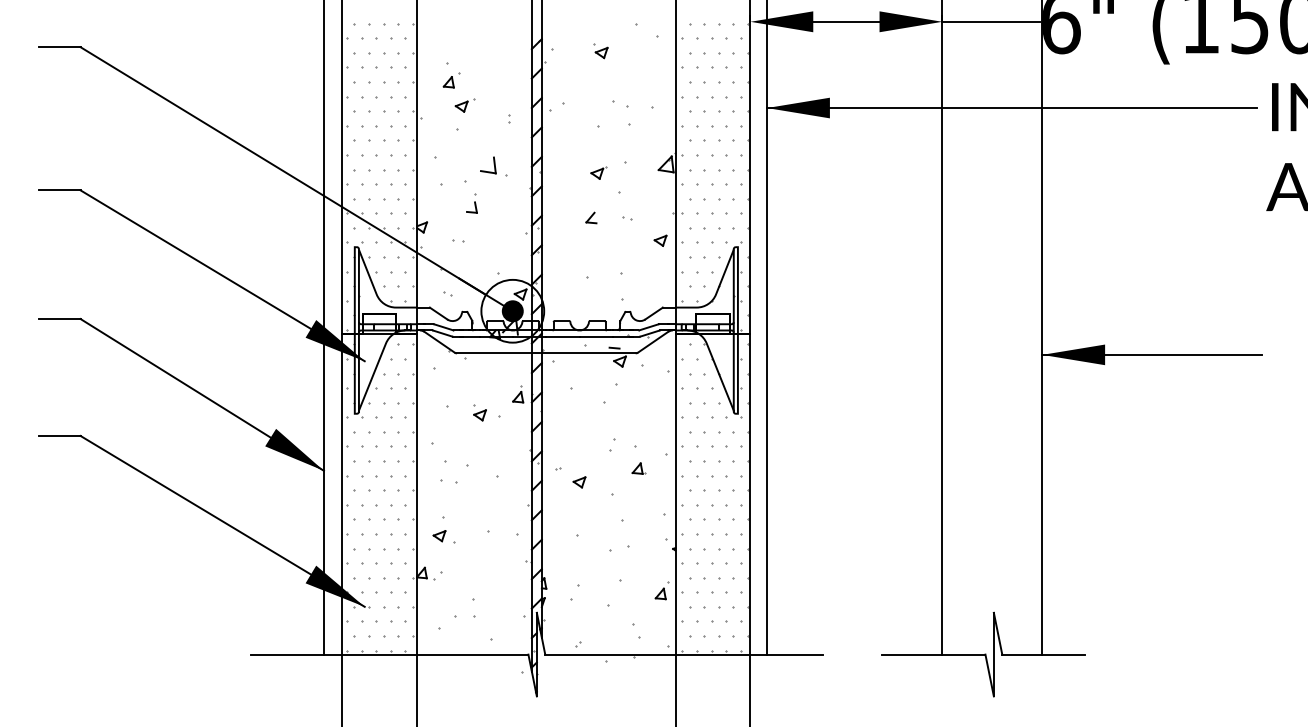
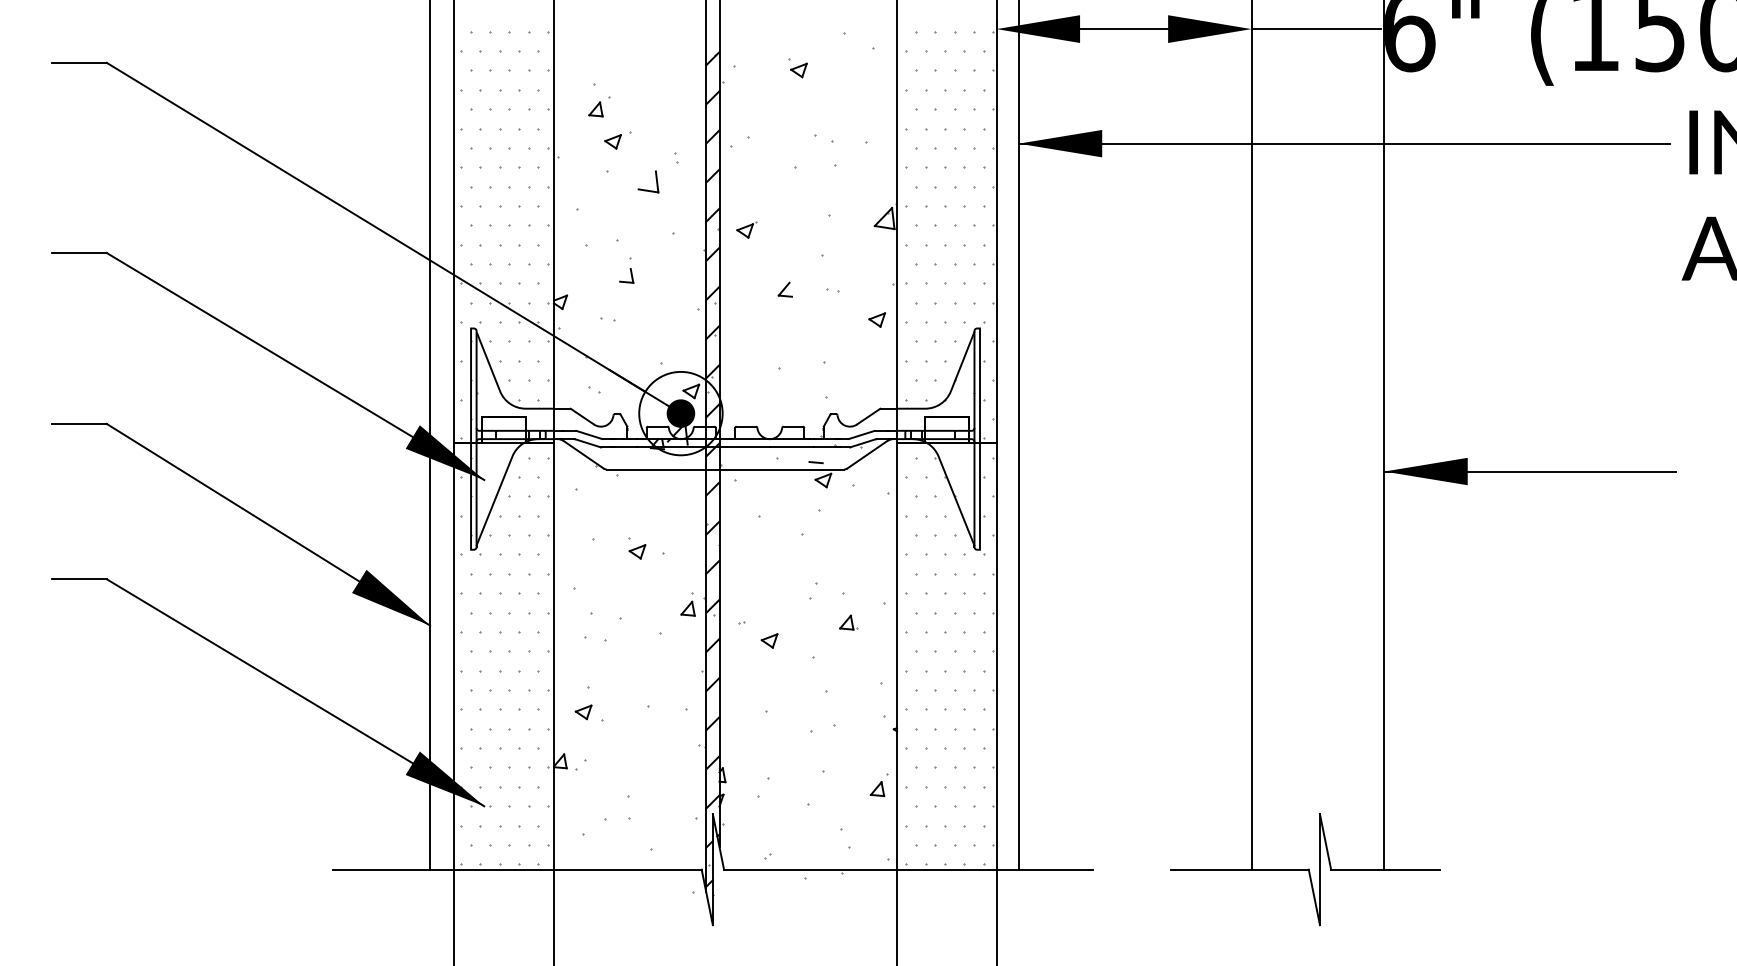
part: (493, 162) -> (655, 178), moved
part: (598, 172) -> (746, 229), moved
part: (517, 393) -> (687, 604), moved

